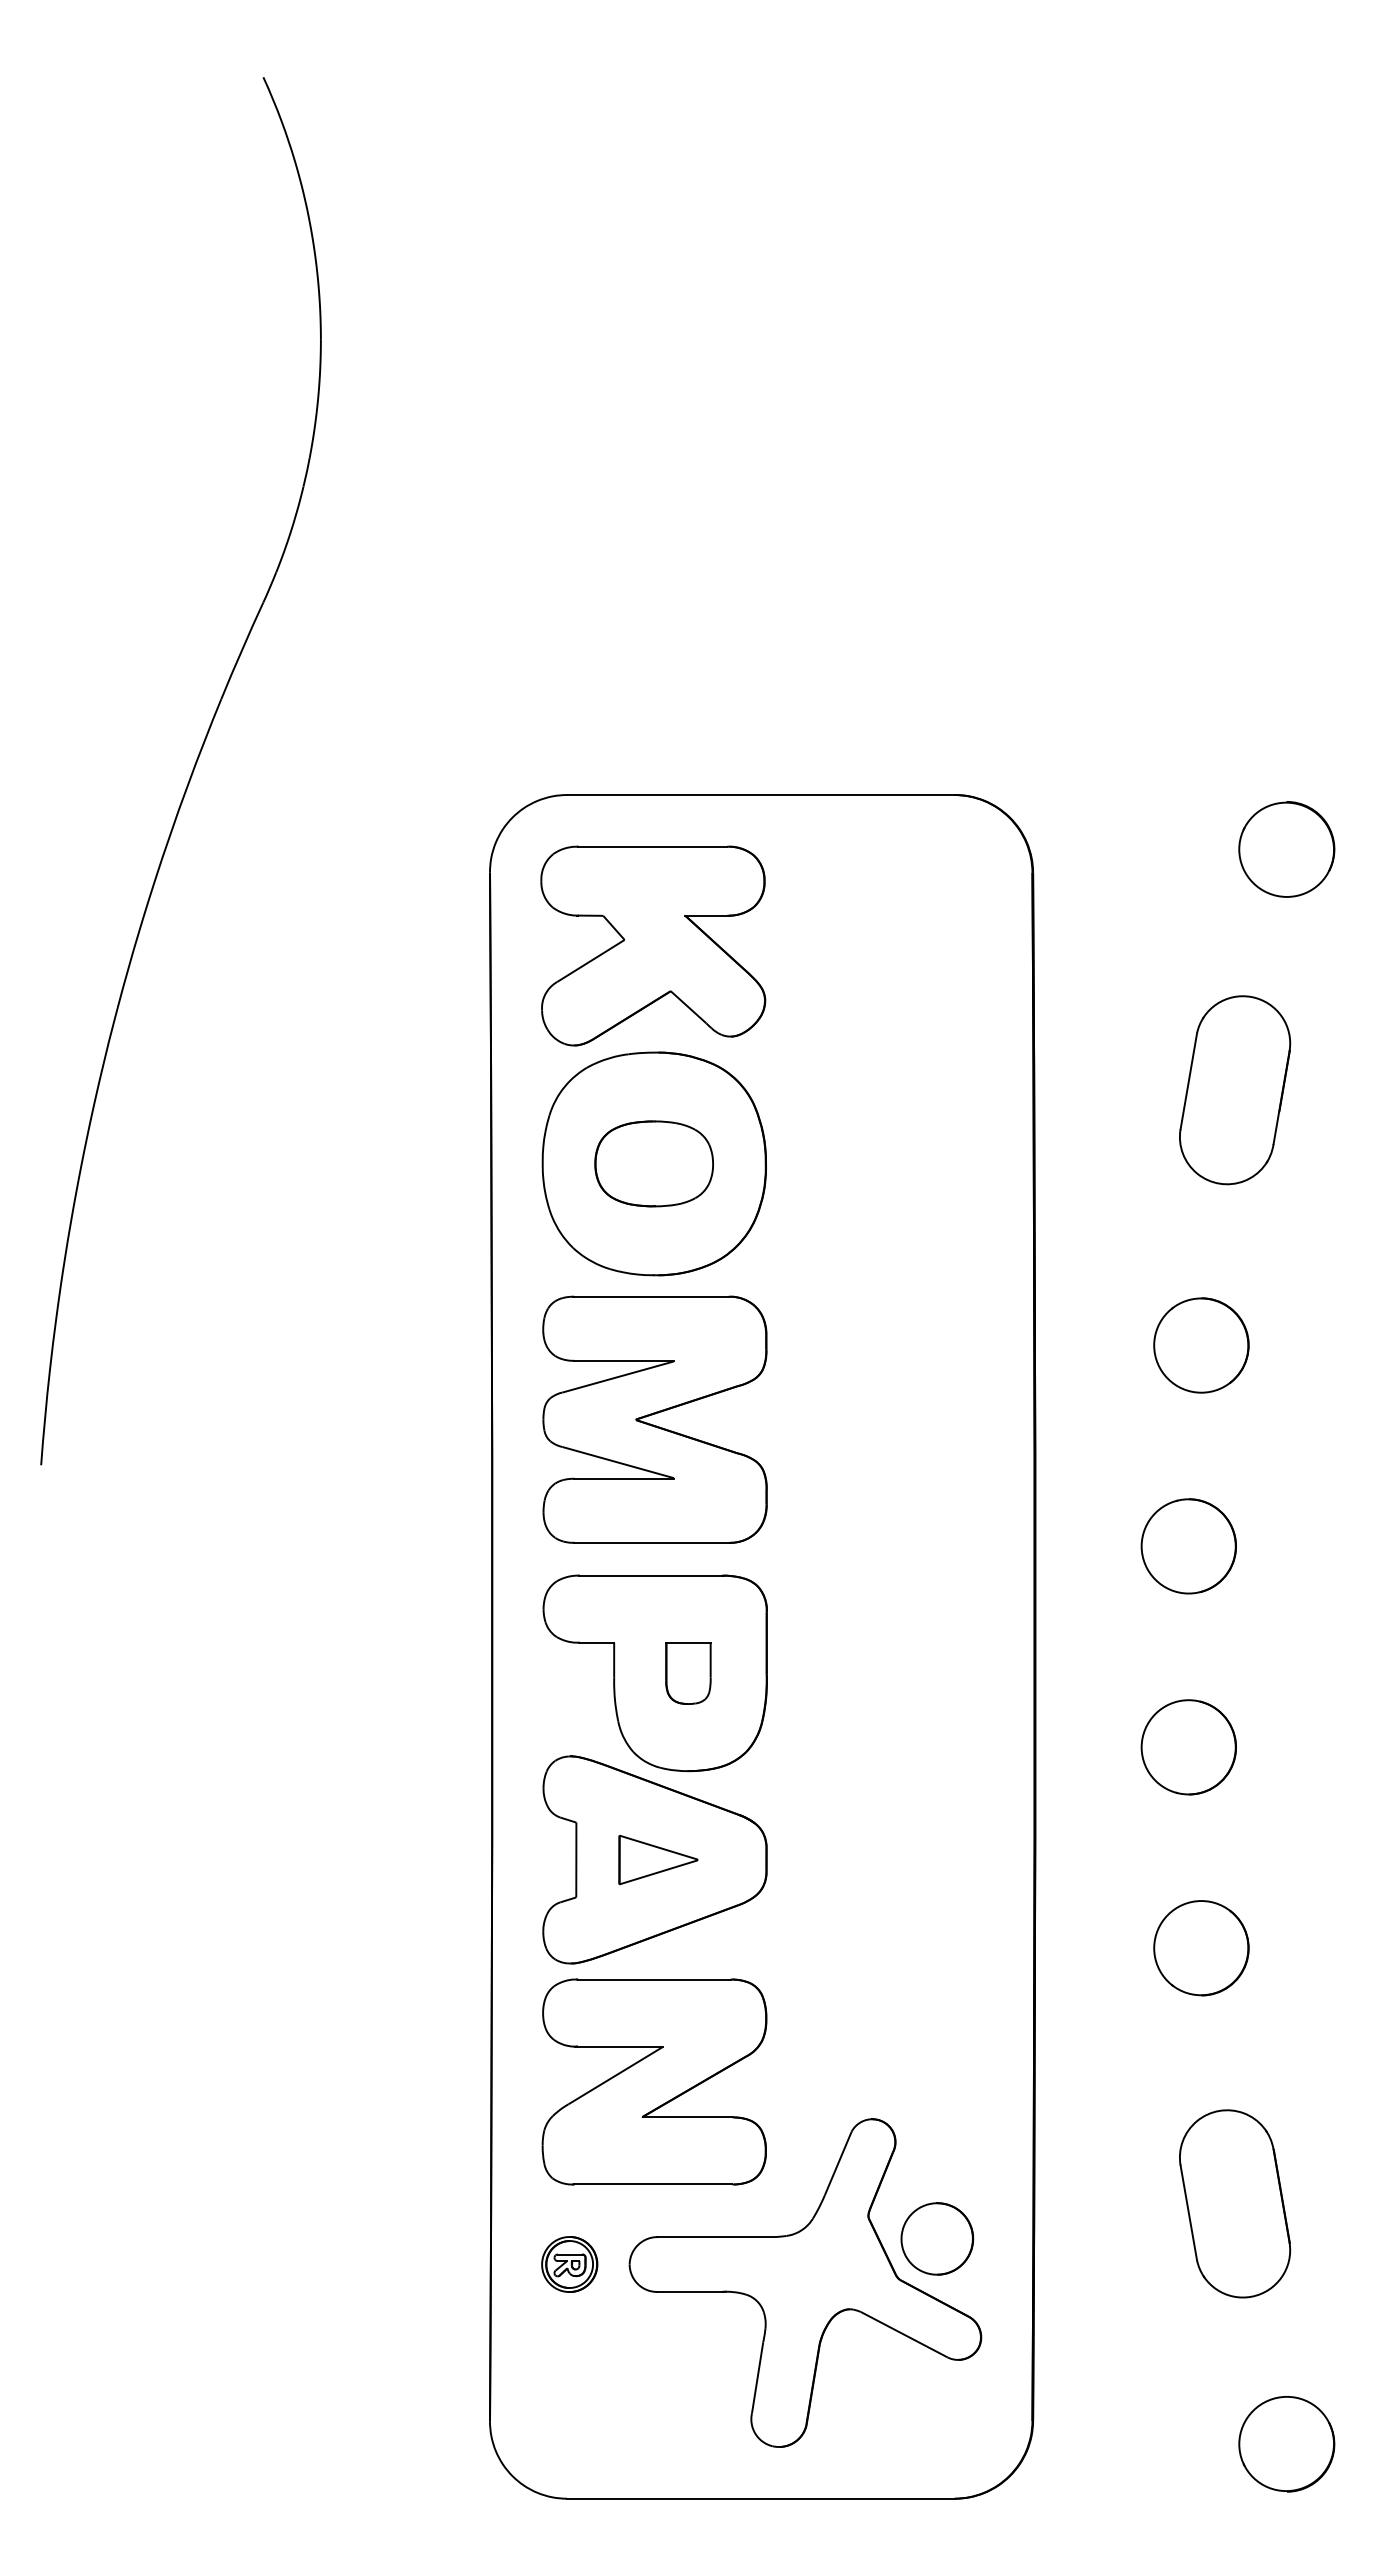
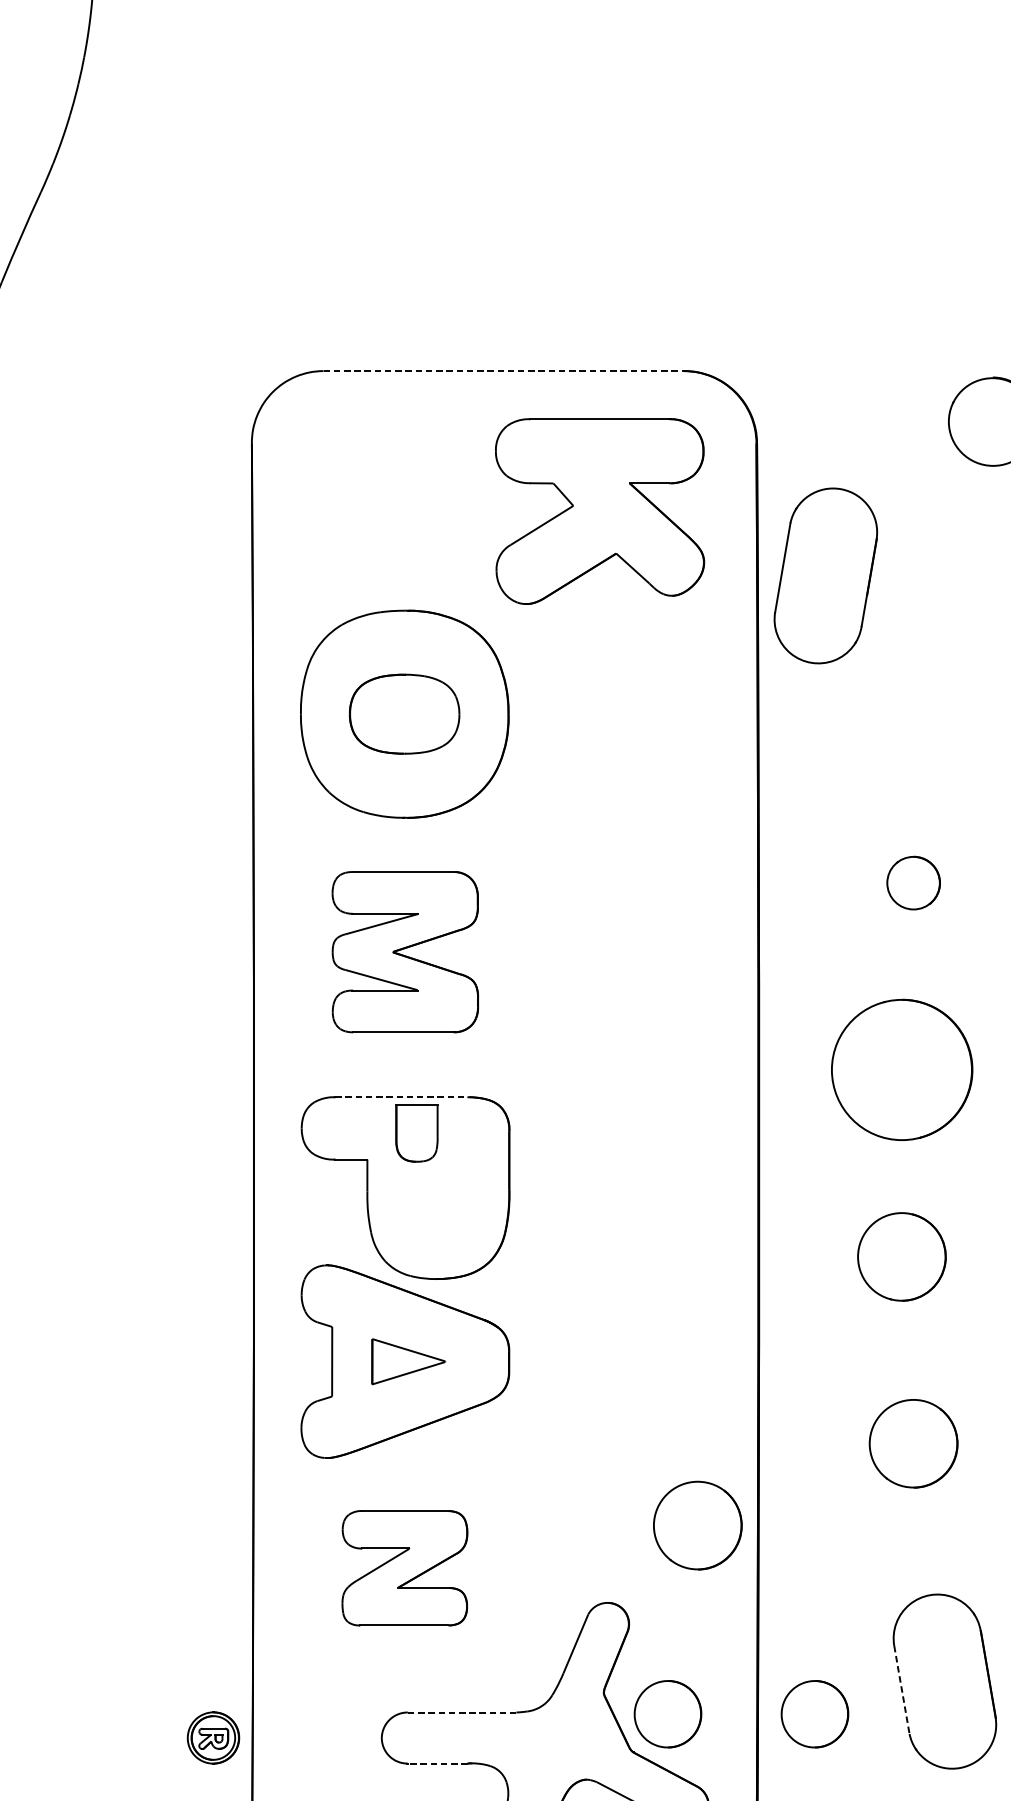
line: (761, 795) -> (504, 371), solid -> dashed
part: (653, 945) -> (600, 511), moved
part: (1235, 1090) -> (826, 576), moved
part: (1201, 1345) -> (913, 883), size x0.6
part: (654, 1419) -> (404, 951), size x0.7
part: (1188, 1546) -> (901, 1070), size x1.6
line: (651, 1575) -> (402, 1097), solid -> dashed
part: (688, 1673) -> (416, 1133), moved
part: (969, 2036) -> (697, 1525), added
part: (654, 2081) -> (404, 1567), size x0.6
line: (1188, 2213) -> (901, 1690), solid -> dashed
line: (716, 2237) -> (462, 1712), solid -> dashed
part: (1095, 2238) -> (815, 1713), added
part: (569, 2264) -> (213, 1737), moved
line: (689, 2291) -> (437, 1763), solid -> dashed

